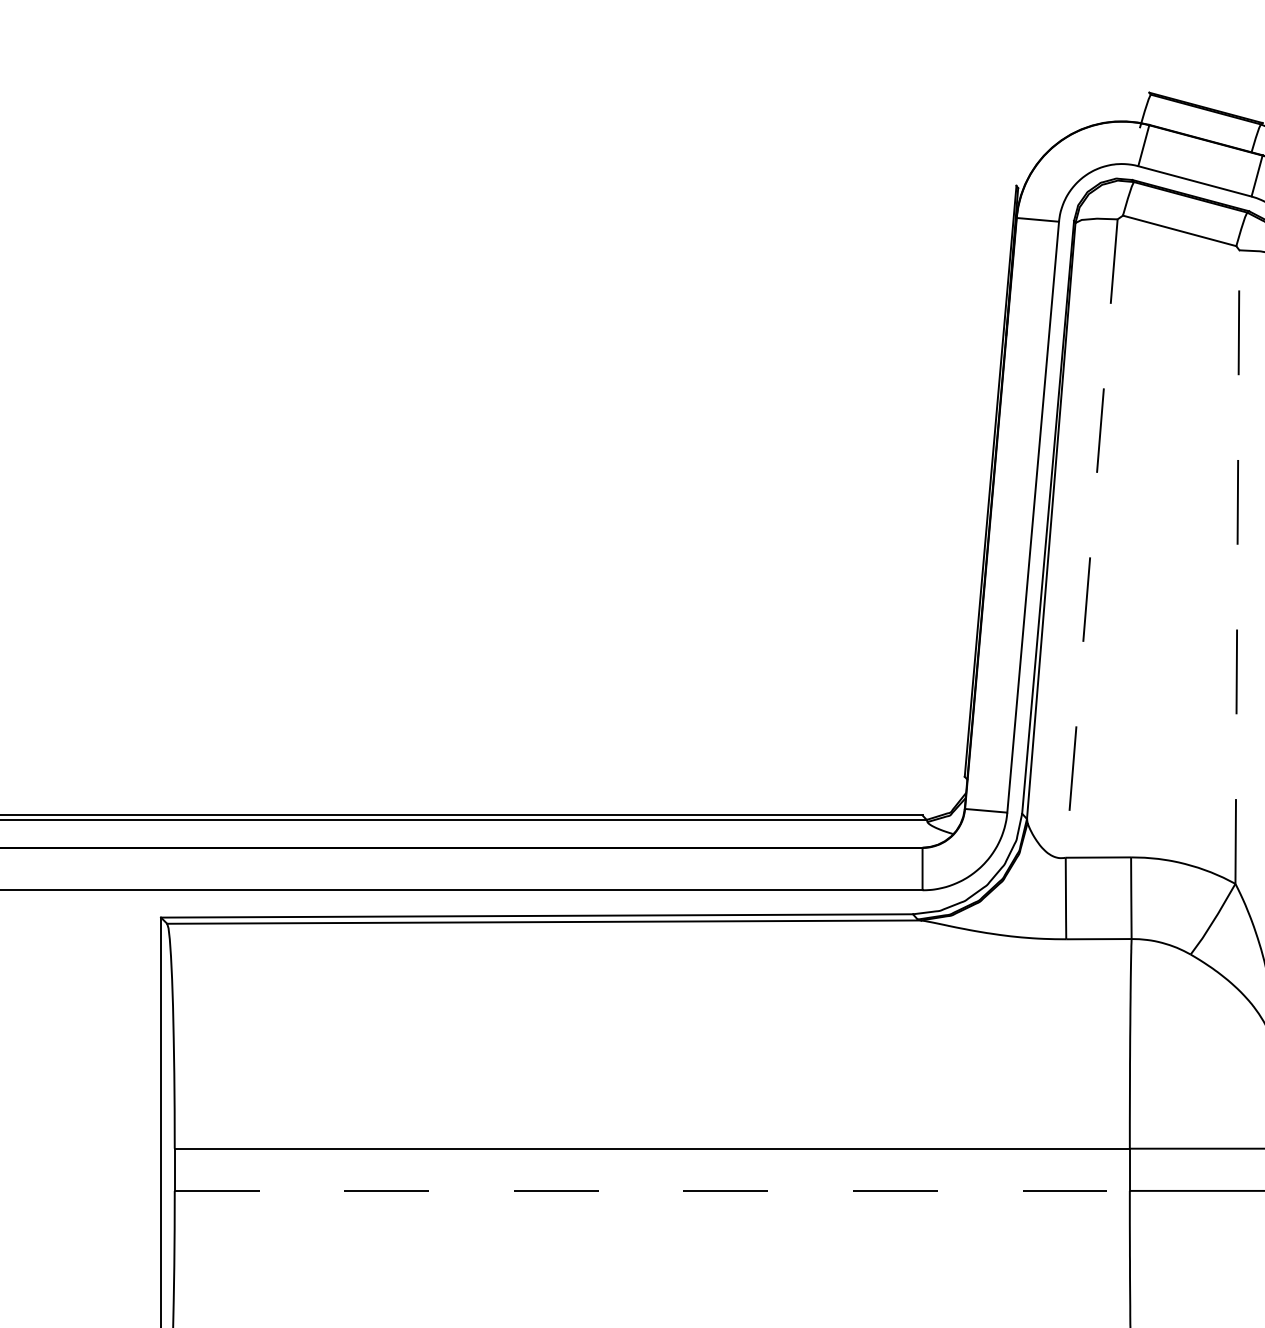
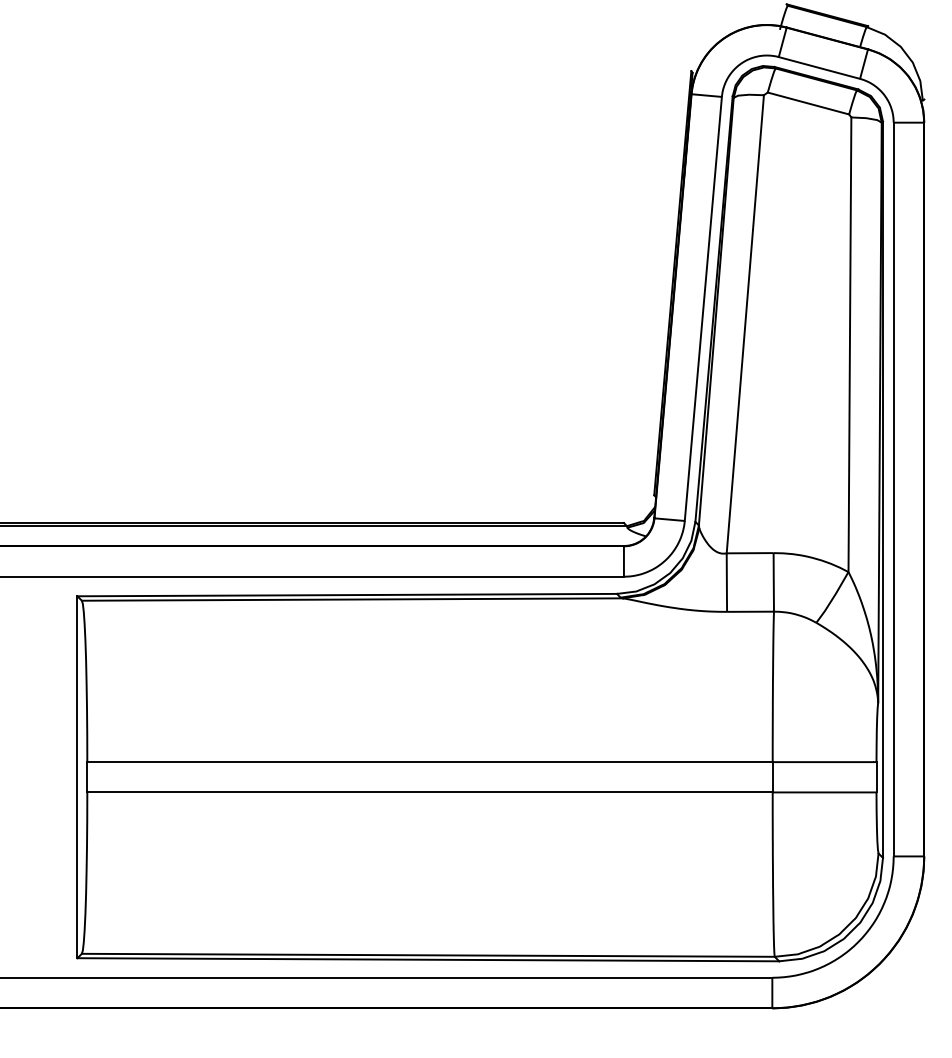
line: (1091, 538) -> (745, 324), dashed -> solid
line: (1236, 566) -> (849, 344), dashed -> solid
line: (652, 1191) -> (430, 792), dashed -> solid

